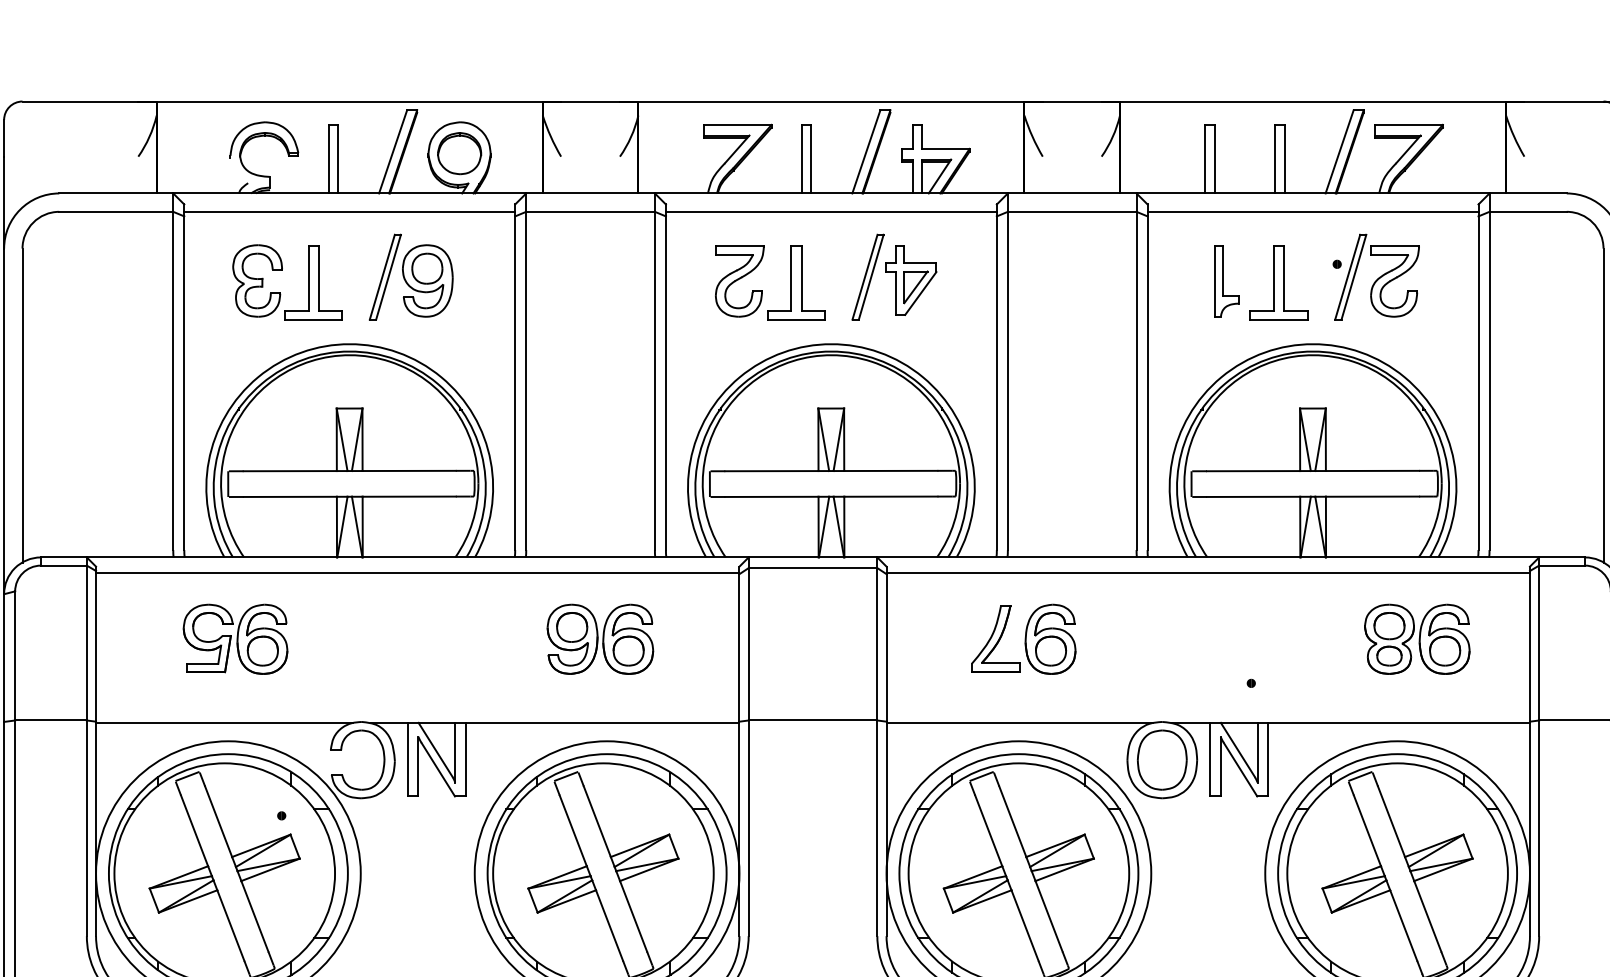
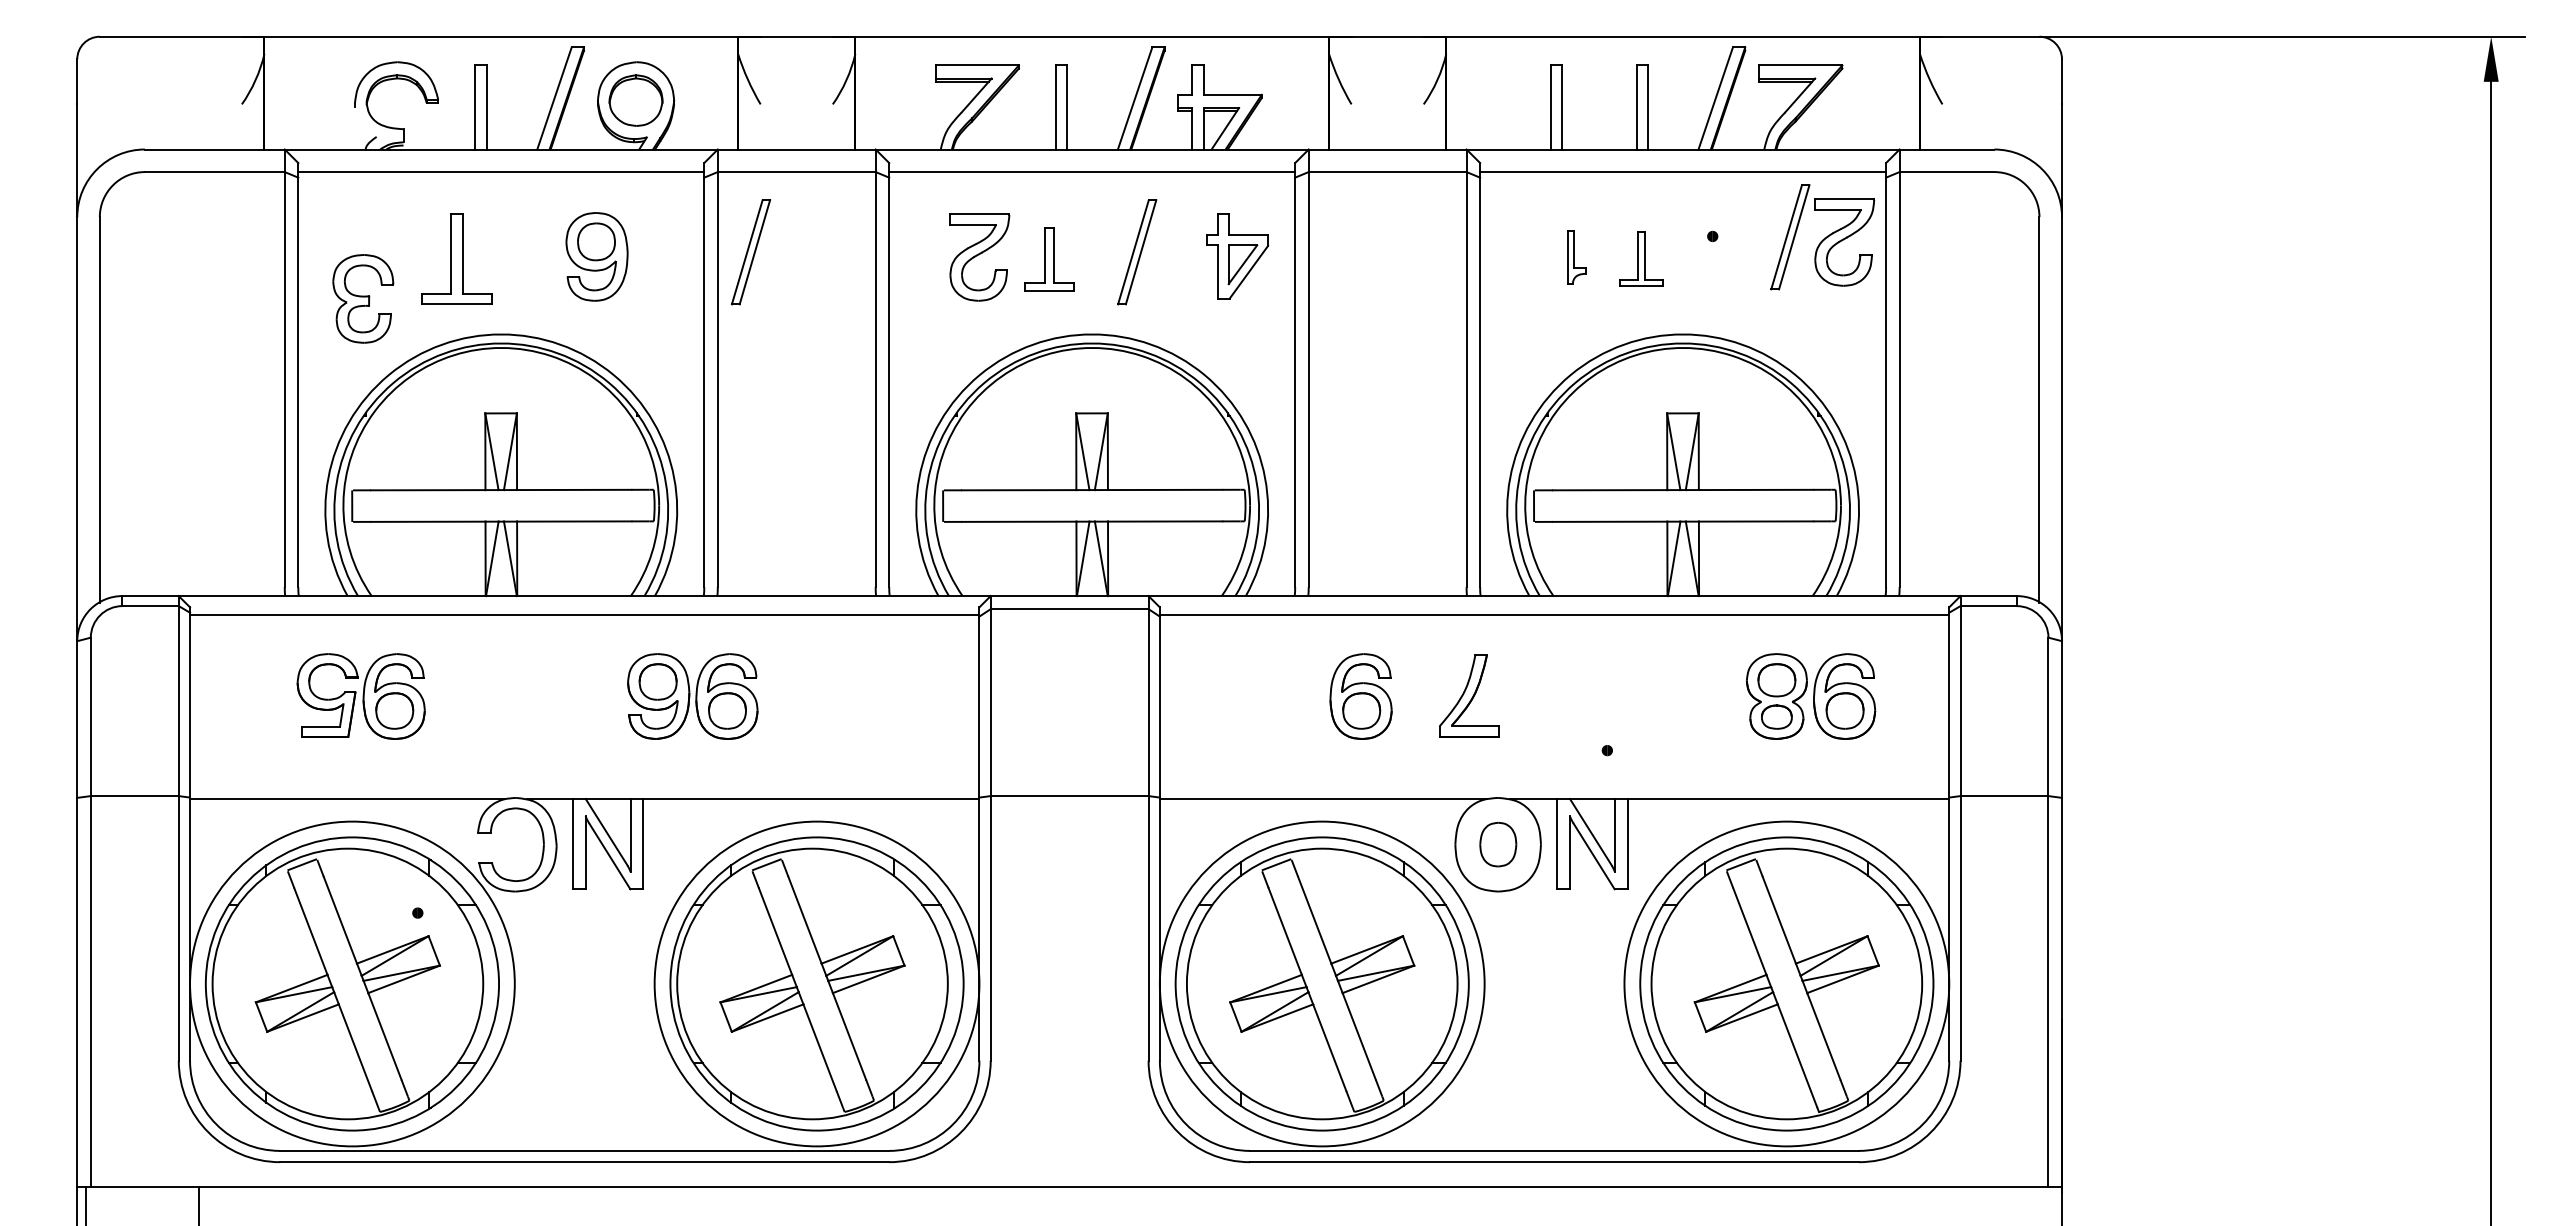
part: (384, 277) -> (750, 252), moved
part: (1376, 277) -> (1822, 237), moved
part: (257, 280) -> (363, 298), moved
part: (911, 280) -> (1237, 256), moved
part: (1226, 281) -> (1576, 257), size x0.6
part: (796, 282) -> (1049, 258), size x0.7
part: (1279, 282) -> (1641, 258), size x0.6
part: (996, 638) -> (1469, 695), moved
part: (600, 639) -> (692, 696), moved
part: (1162, 759) -> (1498, 844), size x0.6

